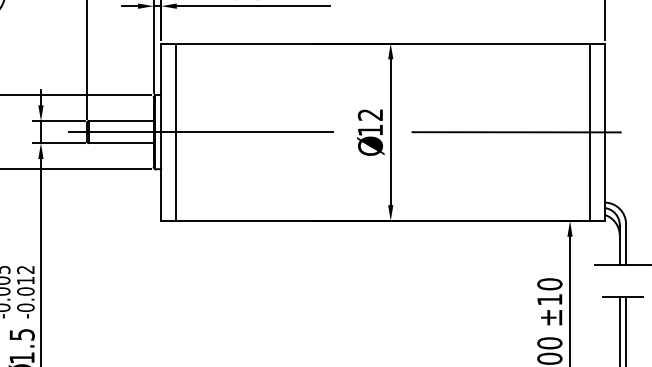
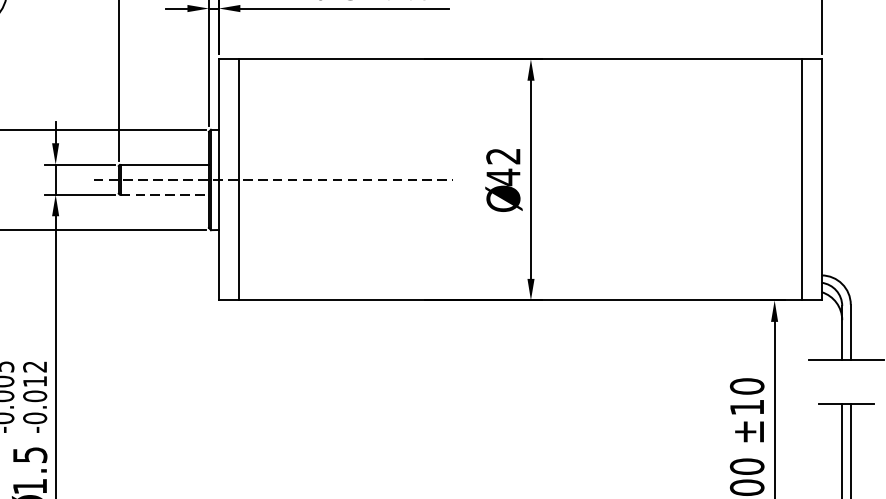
text: (370, 130) -> (503, 177), 12 -> 42
line: (201, 132) -> (273, 180), solid -> dashed
line: (516, 132) -> (701, 180), removed
line: (121, 143) -> (165, 195), solid -> dashed

